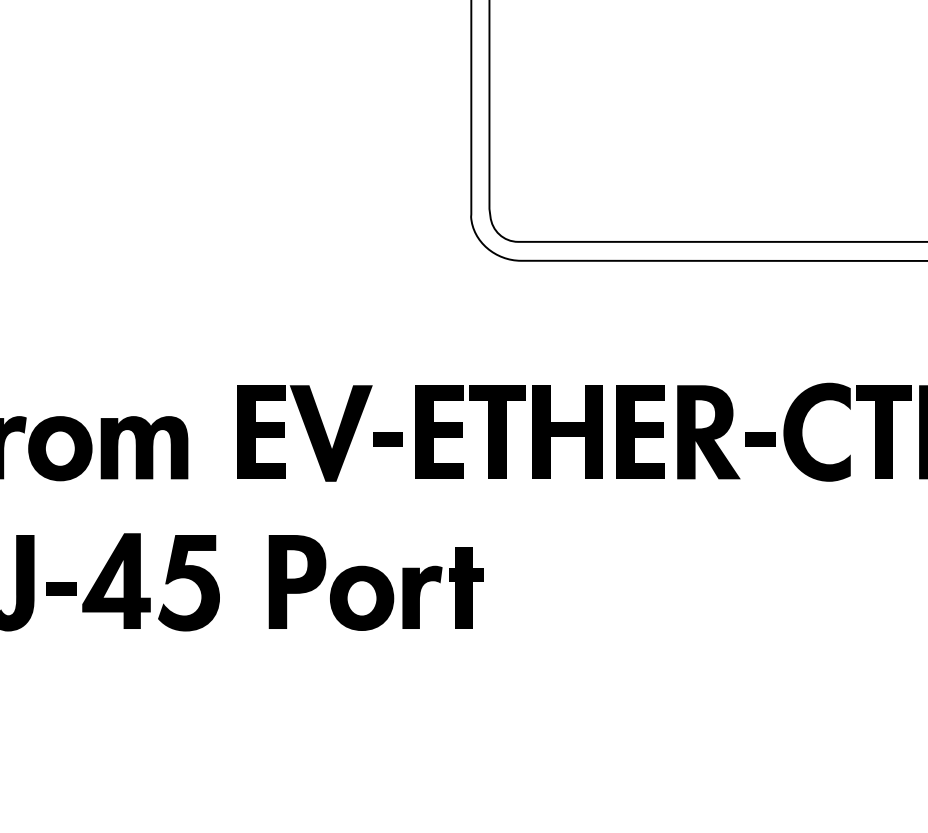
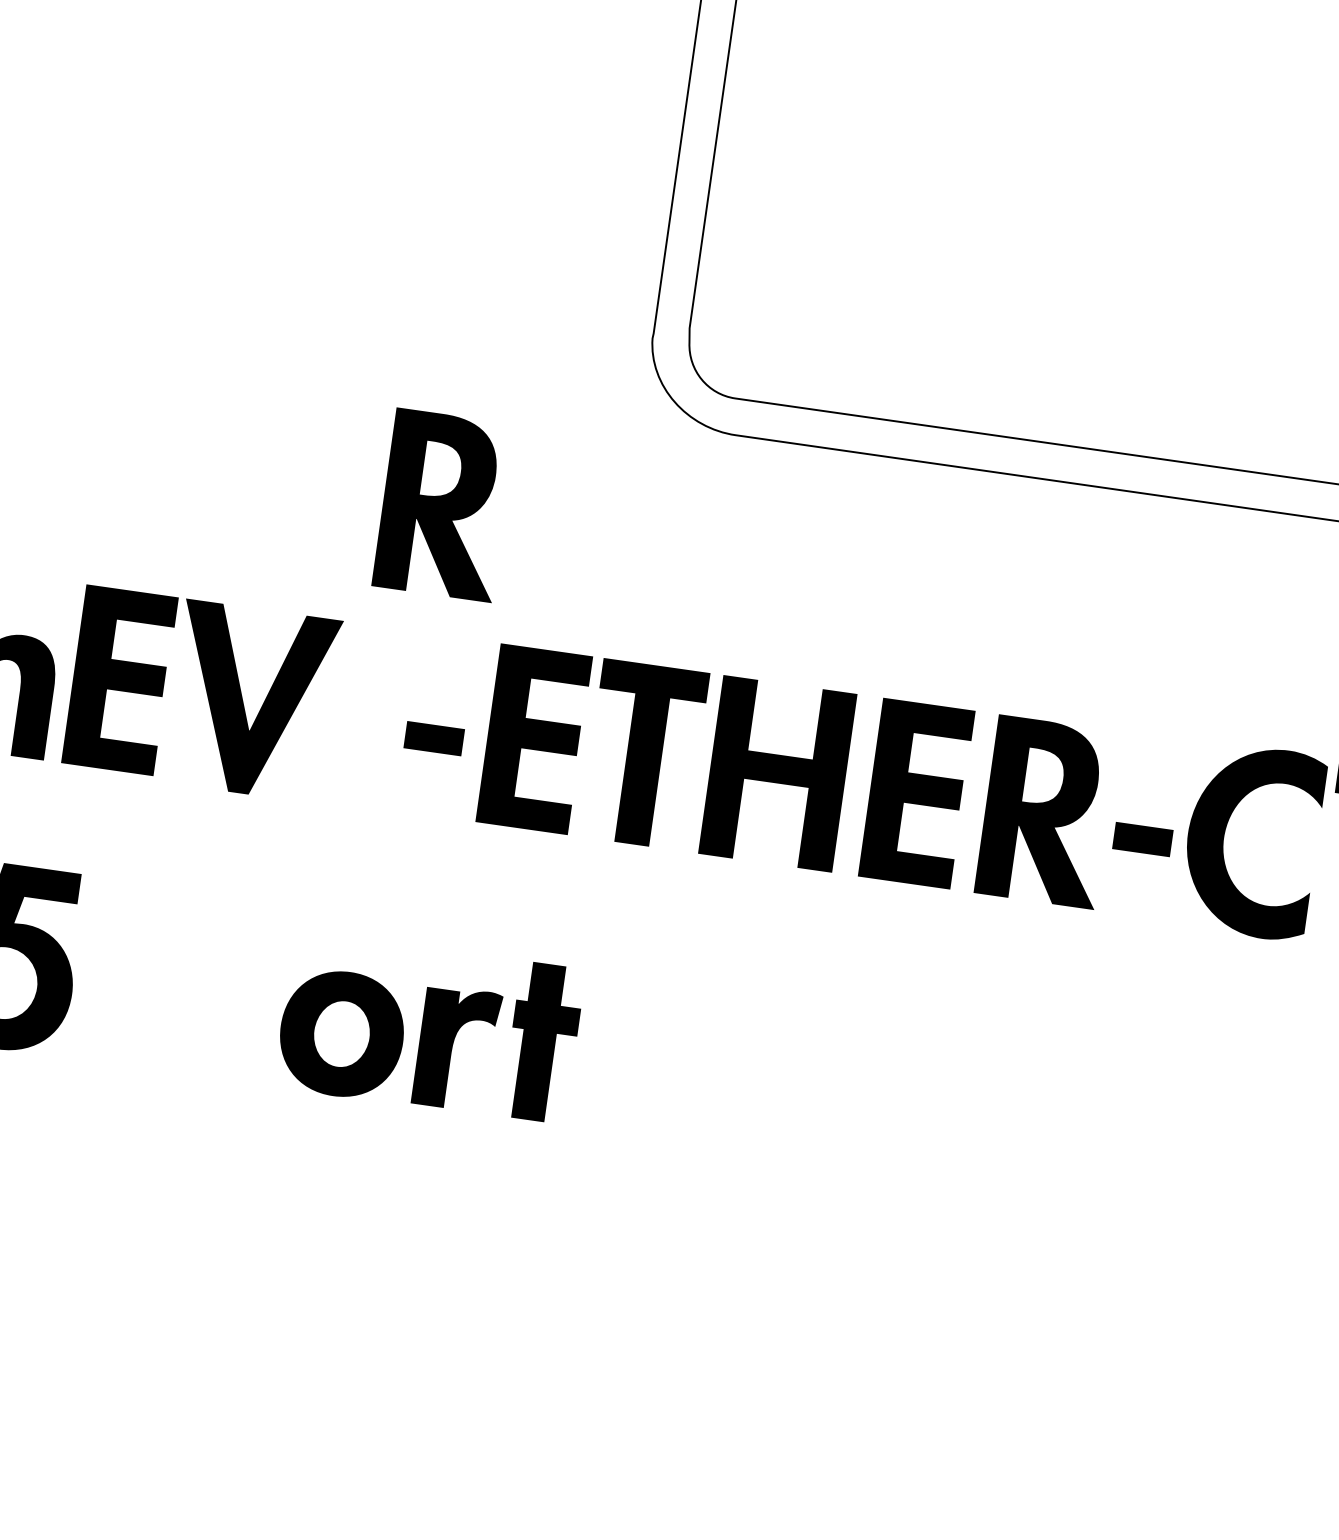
part: (375, 318) -> (443, 505), added
part: (304, 433) -> (201, 694), moved
part: (297, 581) -> (223, 984), removed

